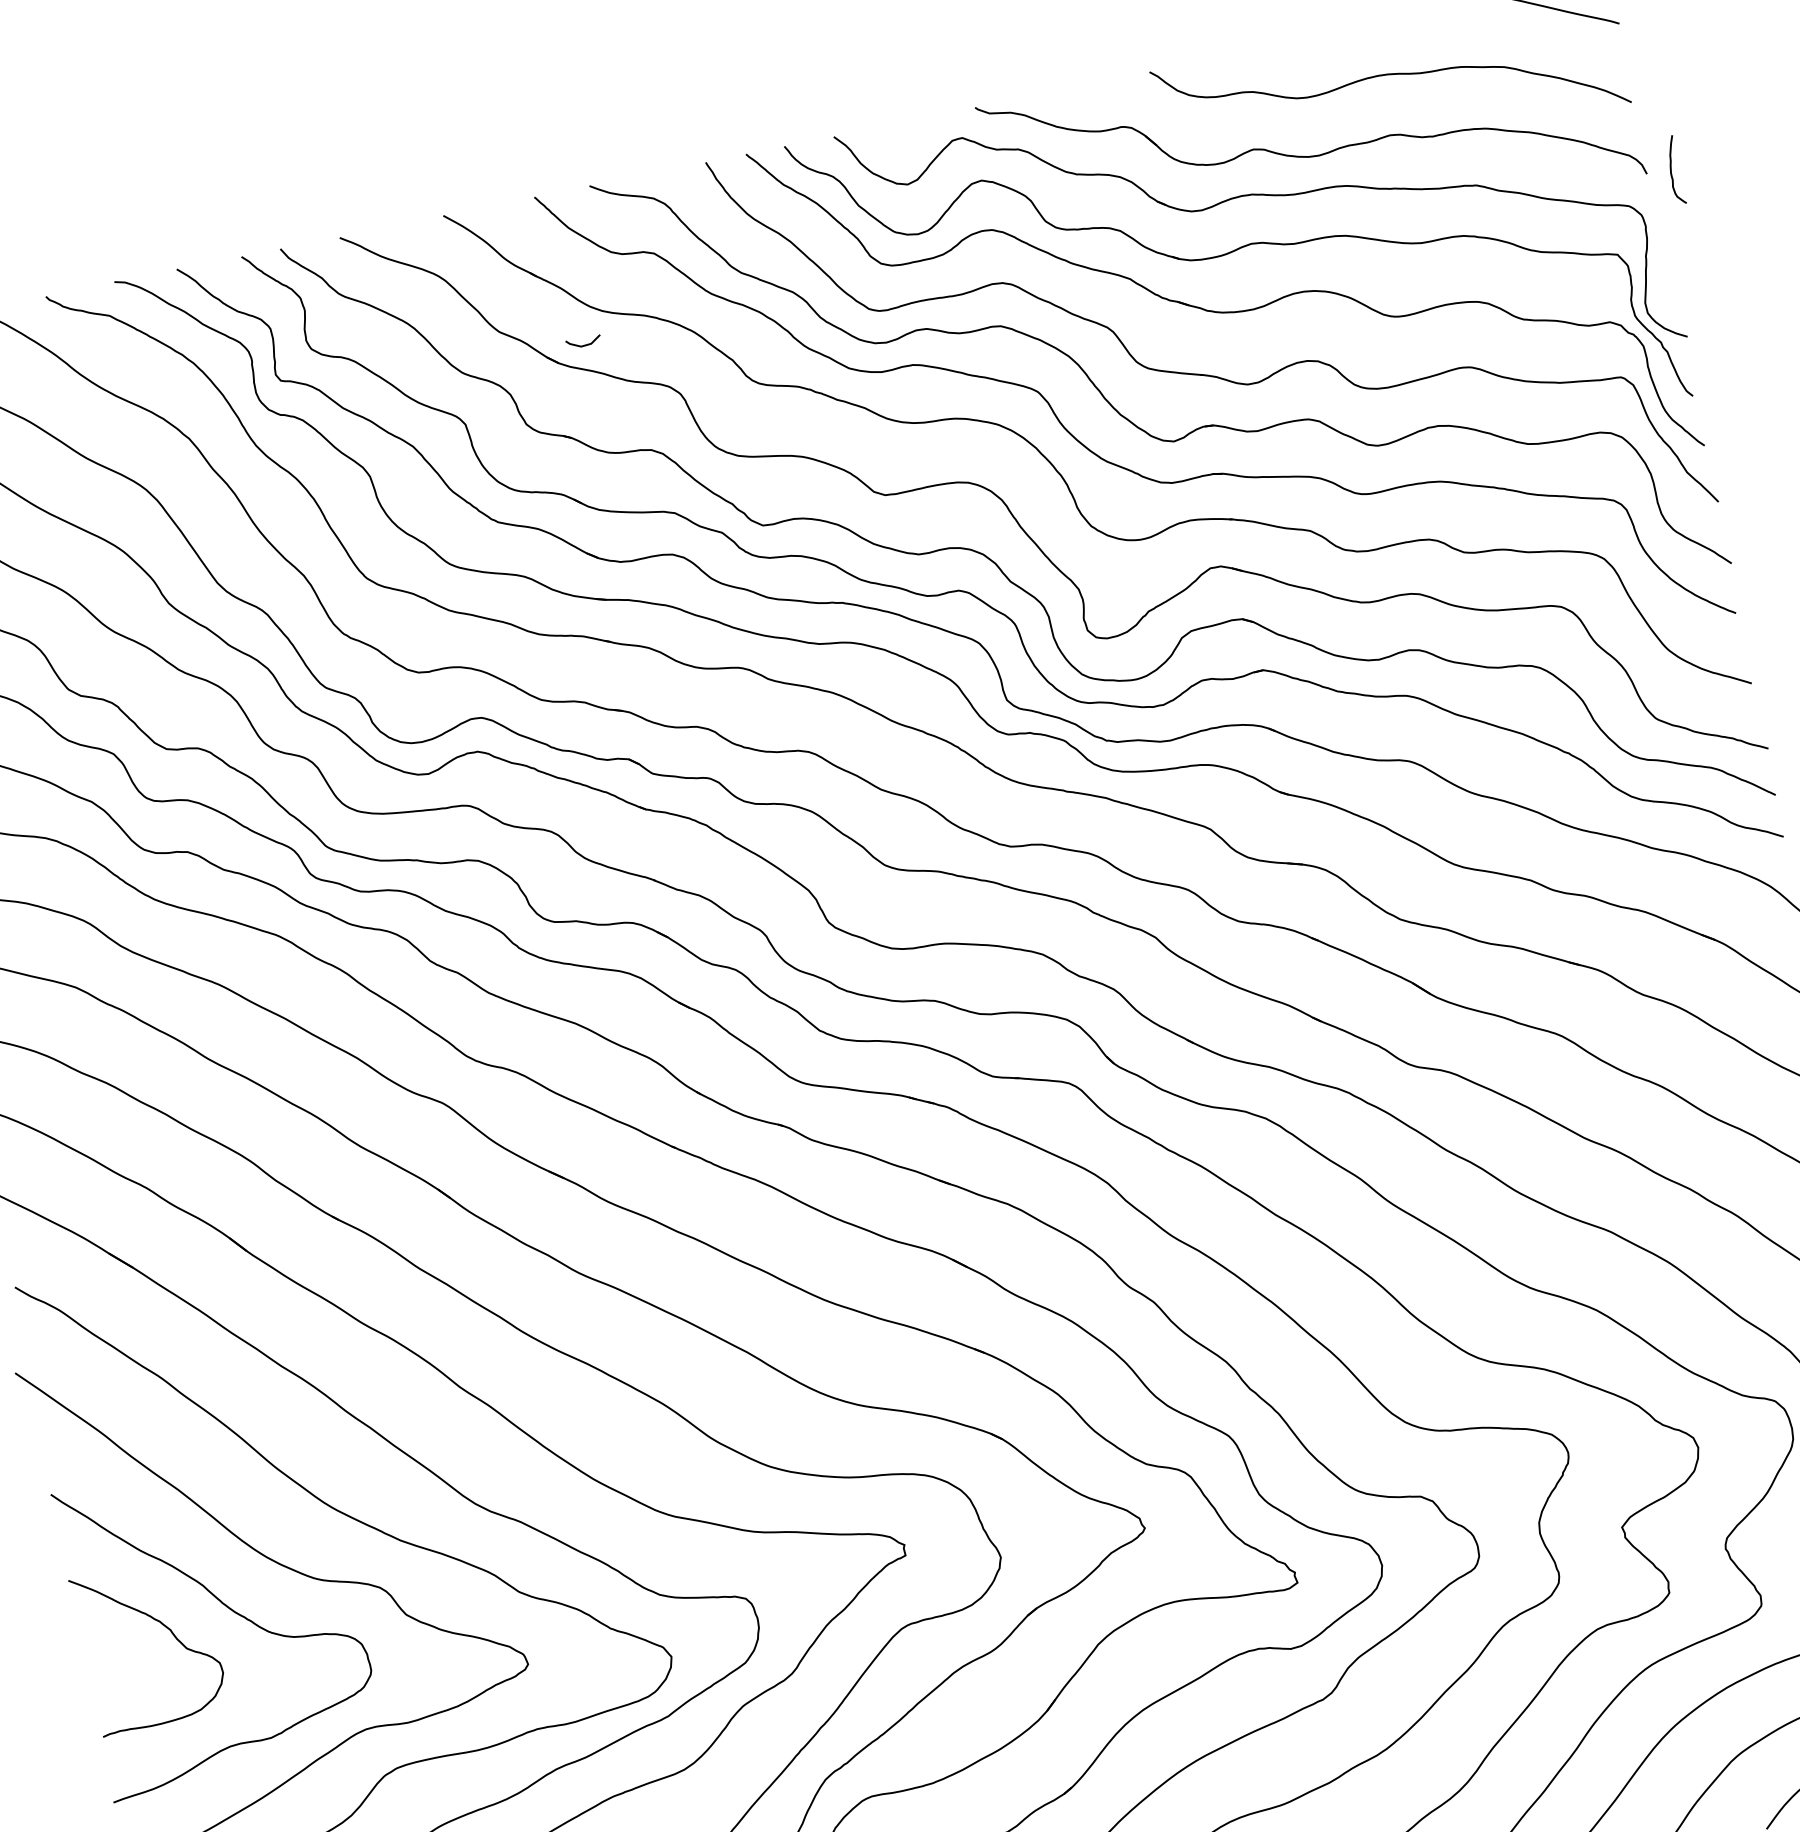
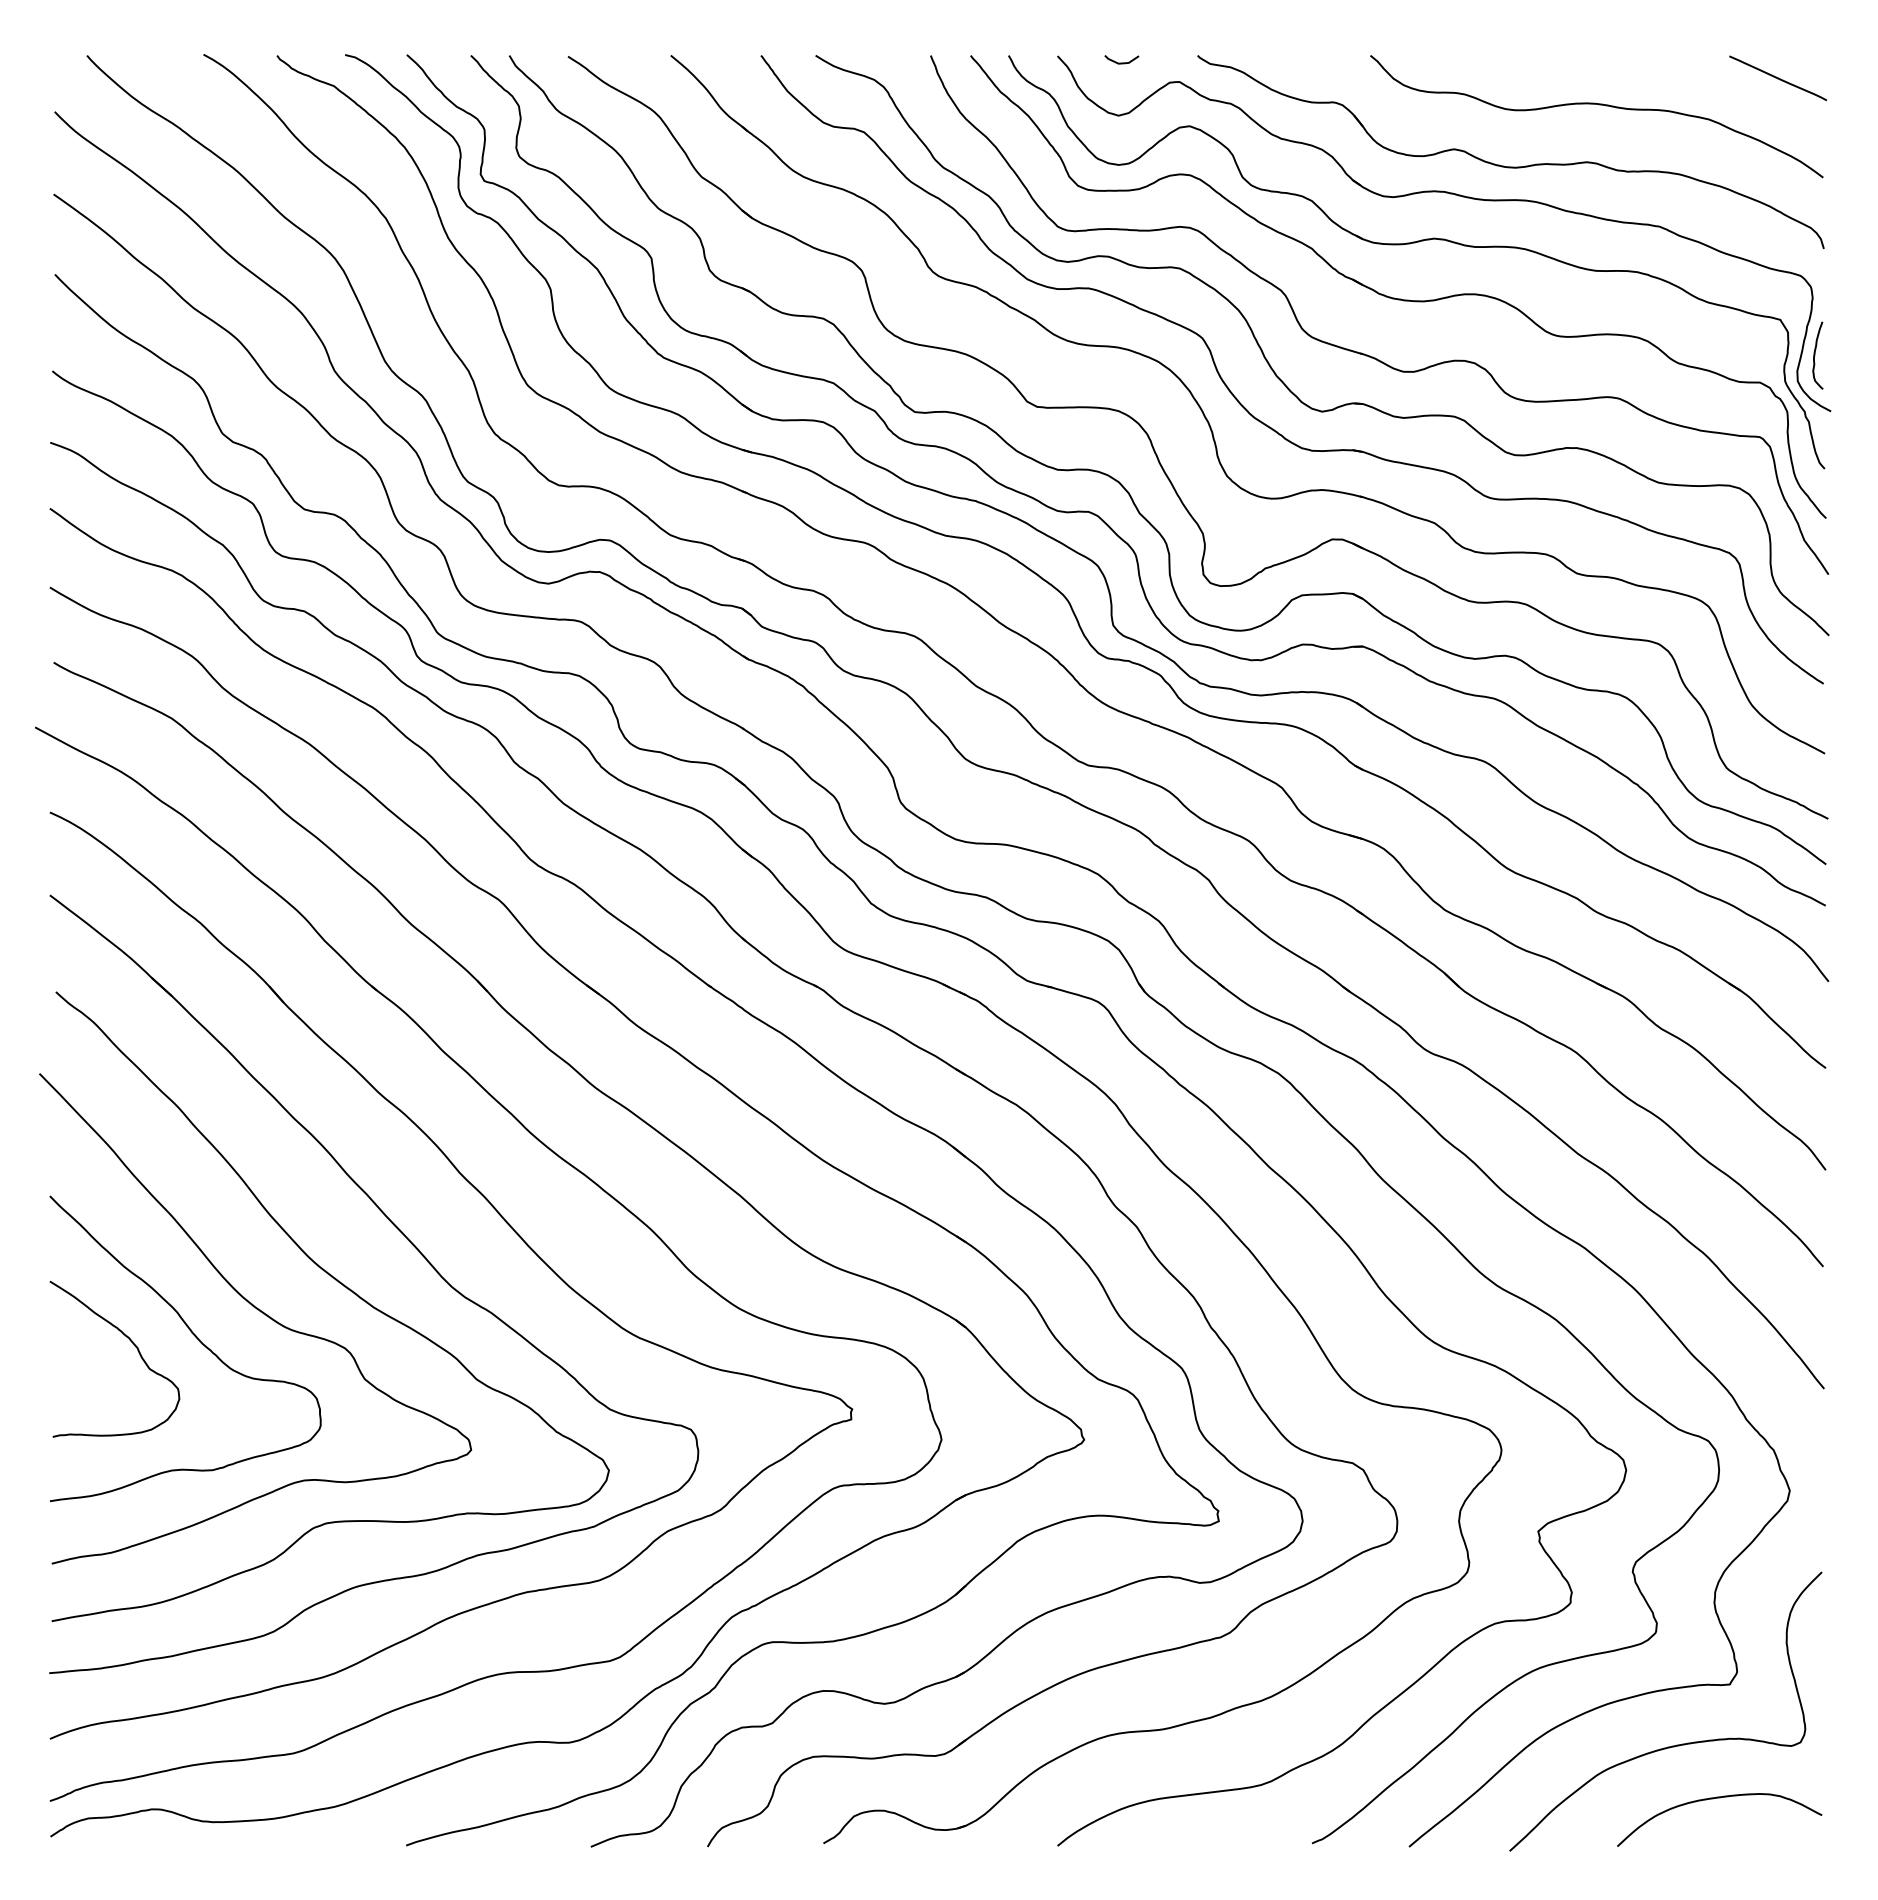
curve: (1672, 170) -> (1815, 355), moved
curve: (583, 344) -> (1121, 62), moved

